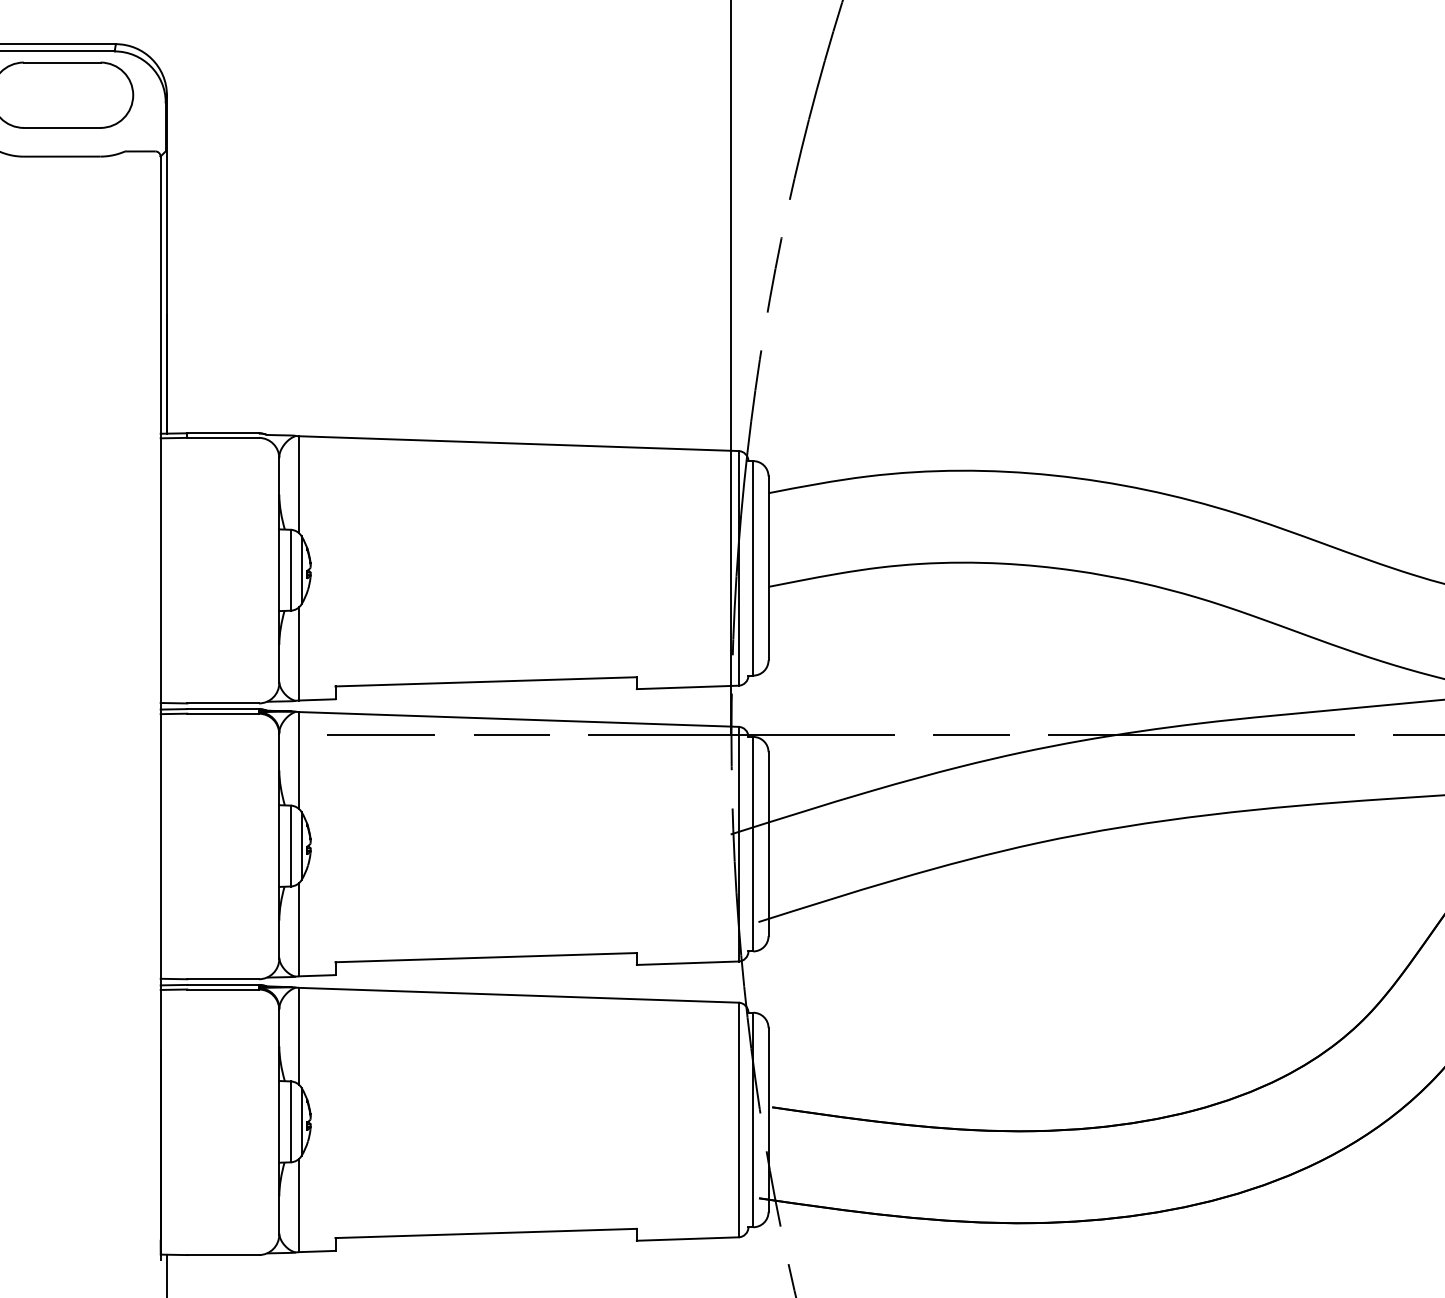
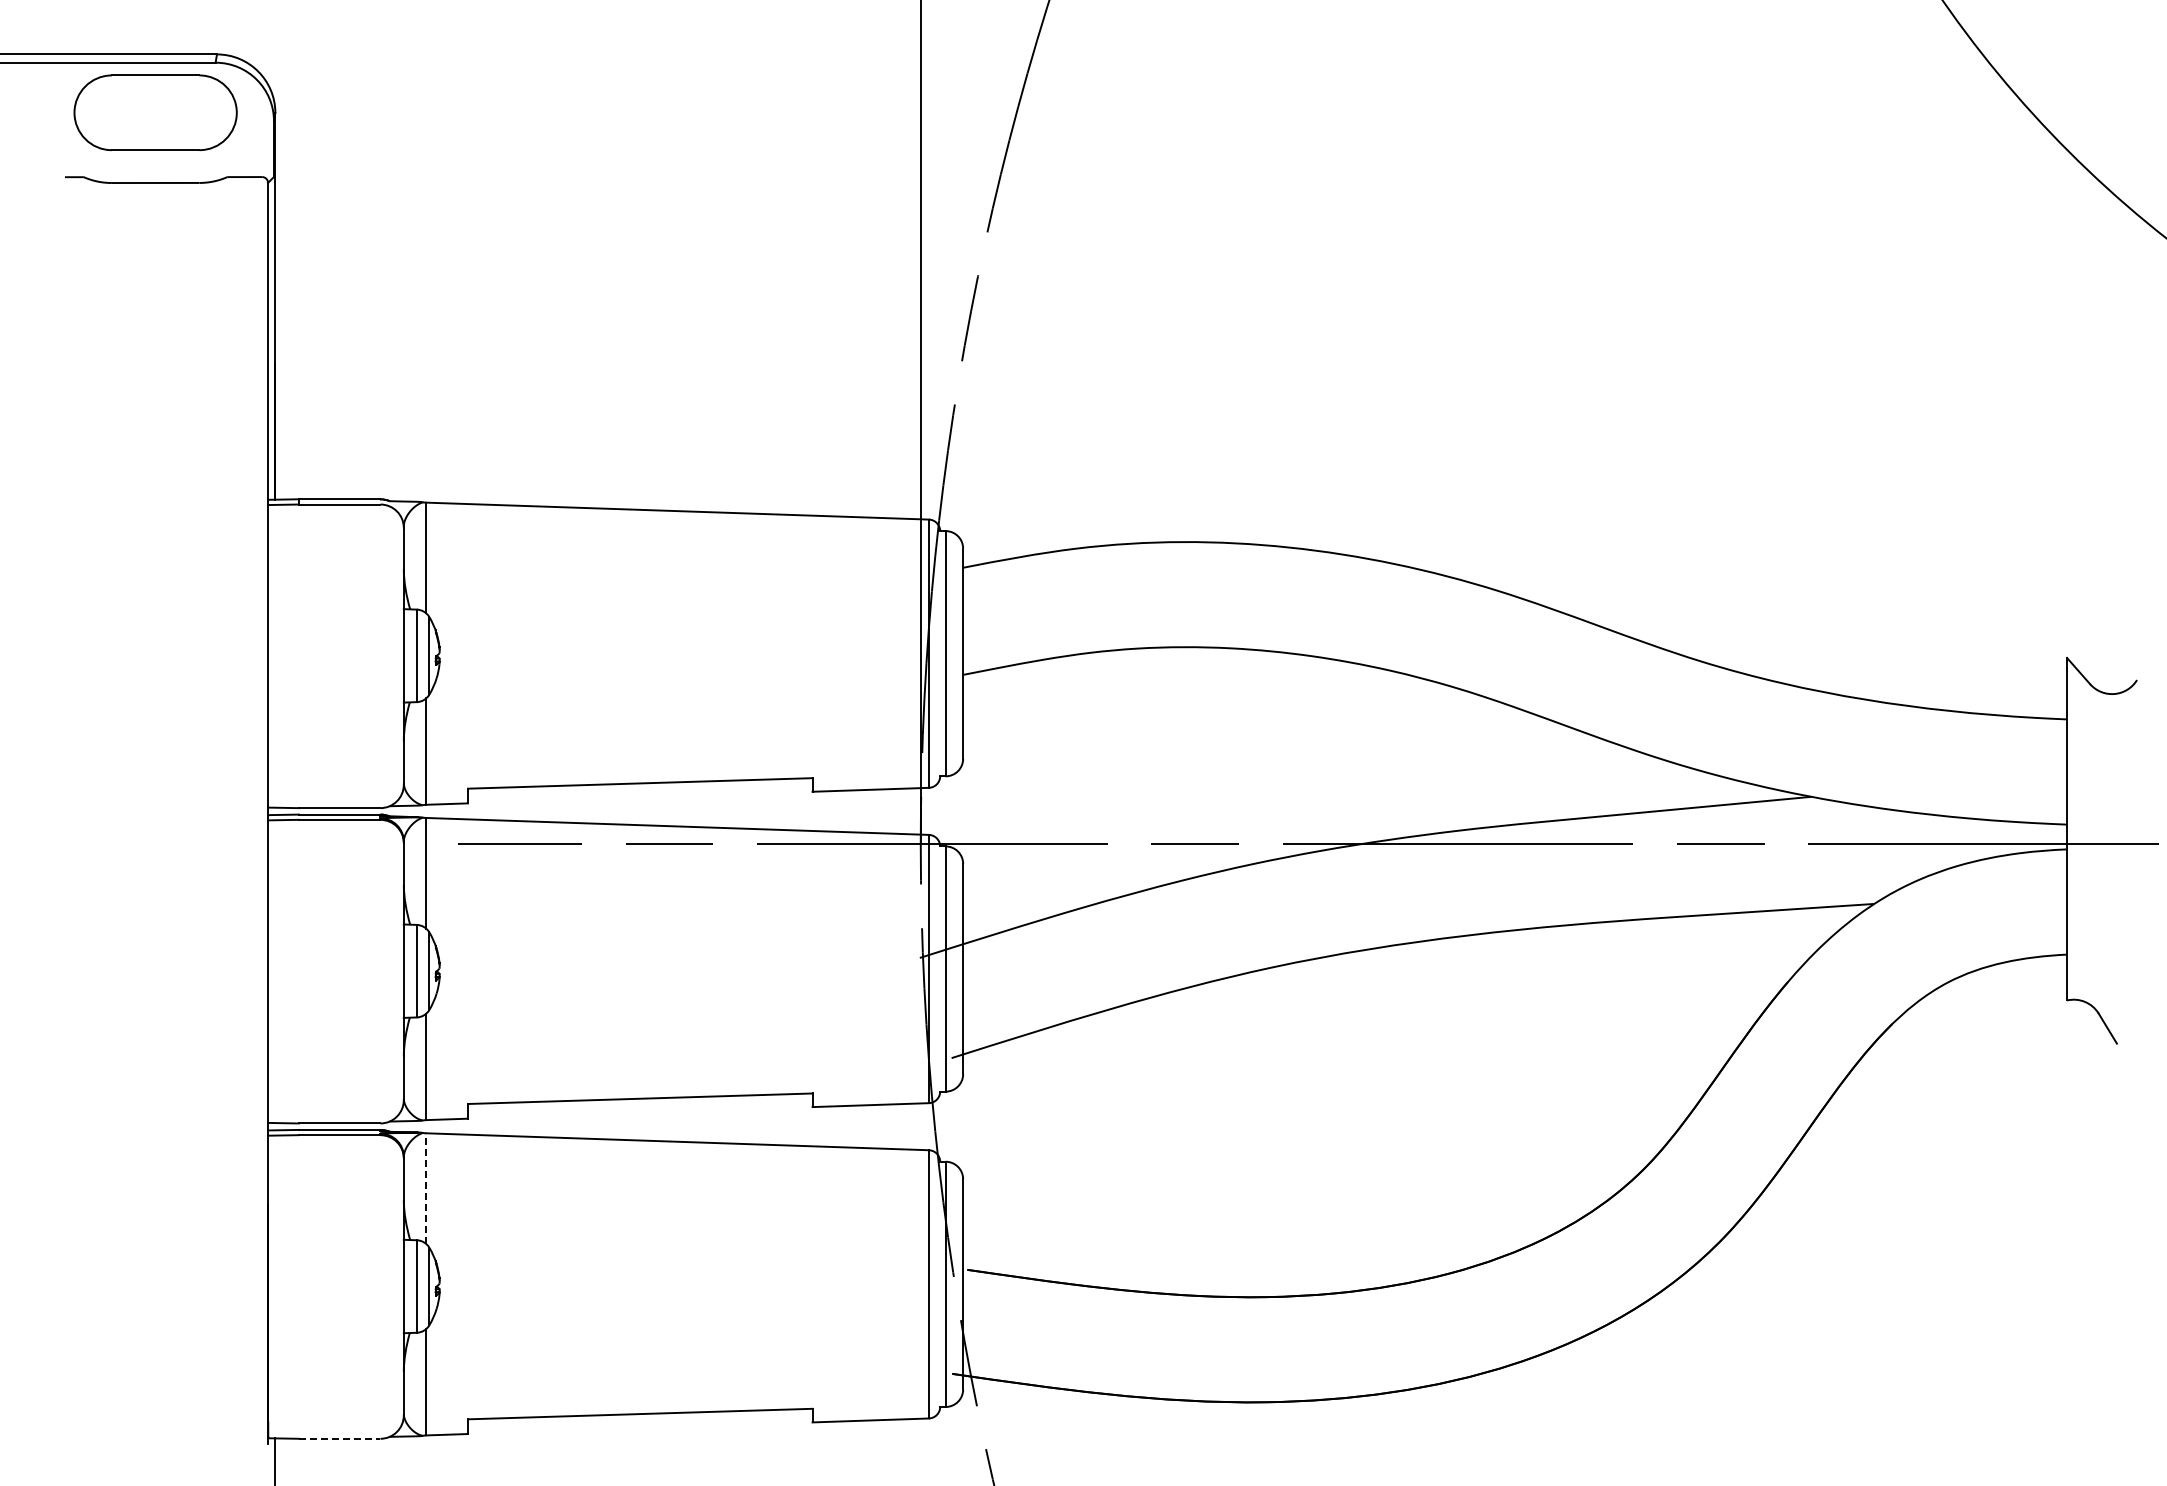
line: (299, 1036) -> (426, 1188), solid -> dashed
line: (223, 1254) -> (339, 1438), solid -> dashed

